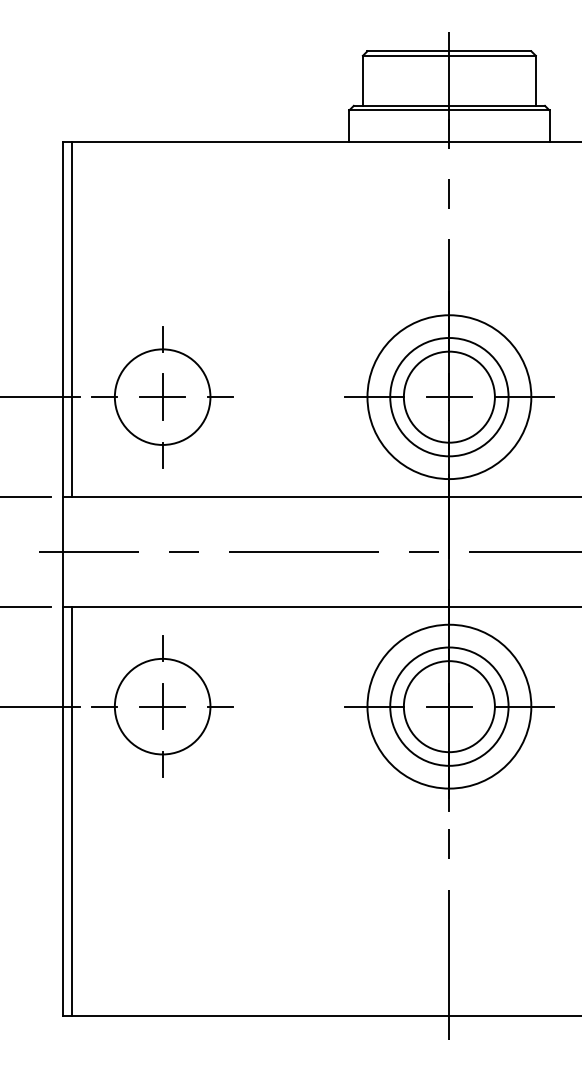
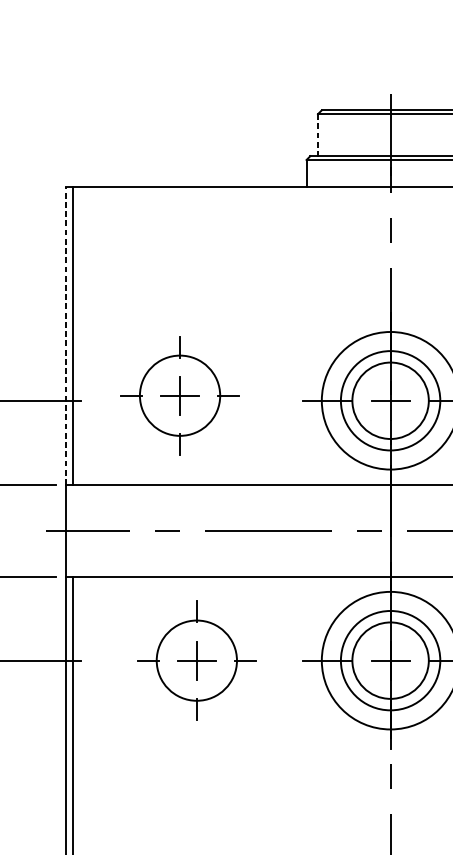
line: (362, 81) -> (317, 135), solid -> dashed
line: (62, 319) -> (65, 335), solid -> dashed
part: (162, 397) -> (179, 396), moved
part: (162, 706) -> (196, 660), moved

